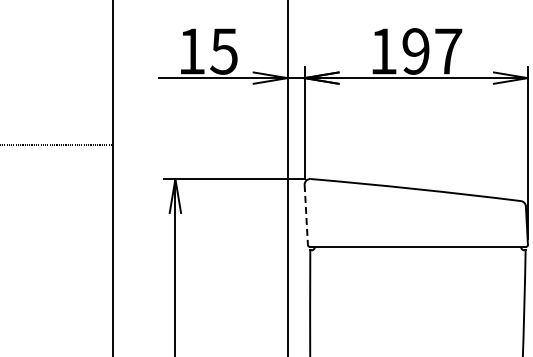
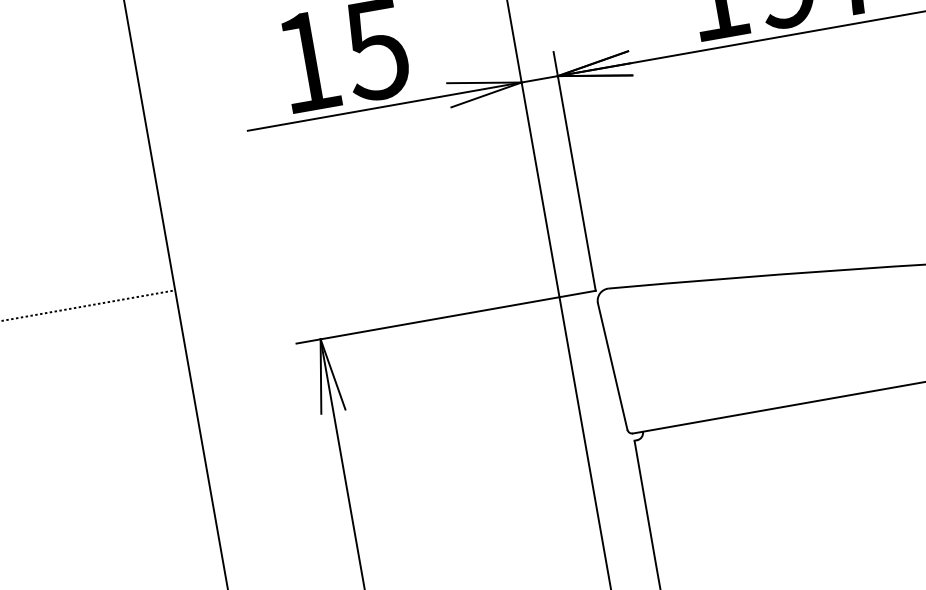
line: (306, 214) -> (612, 365), dashed -> solid

